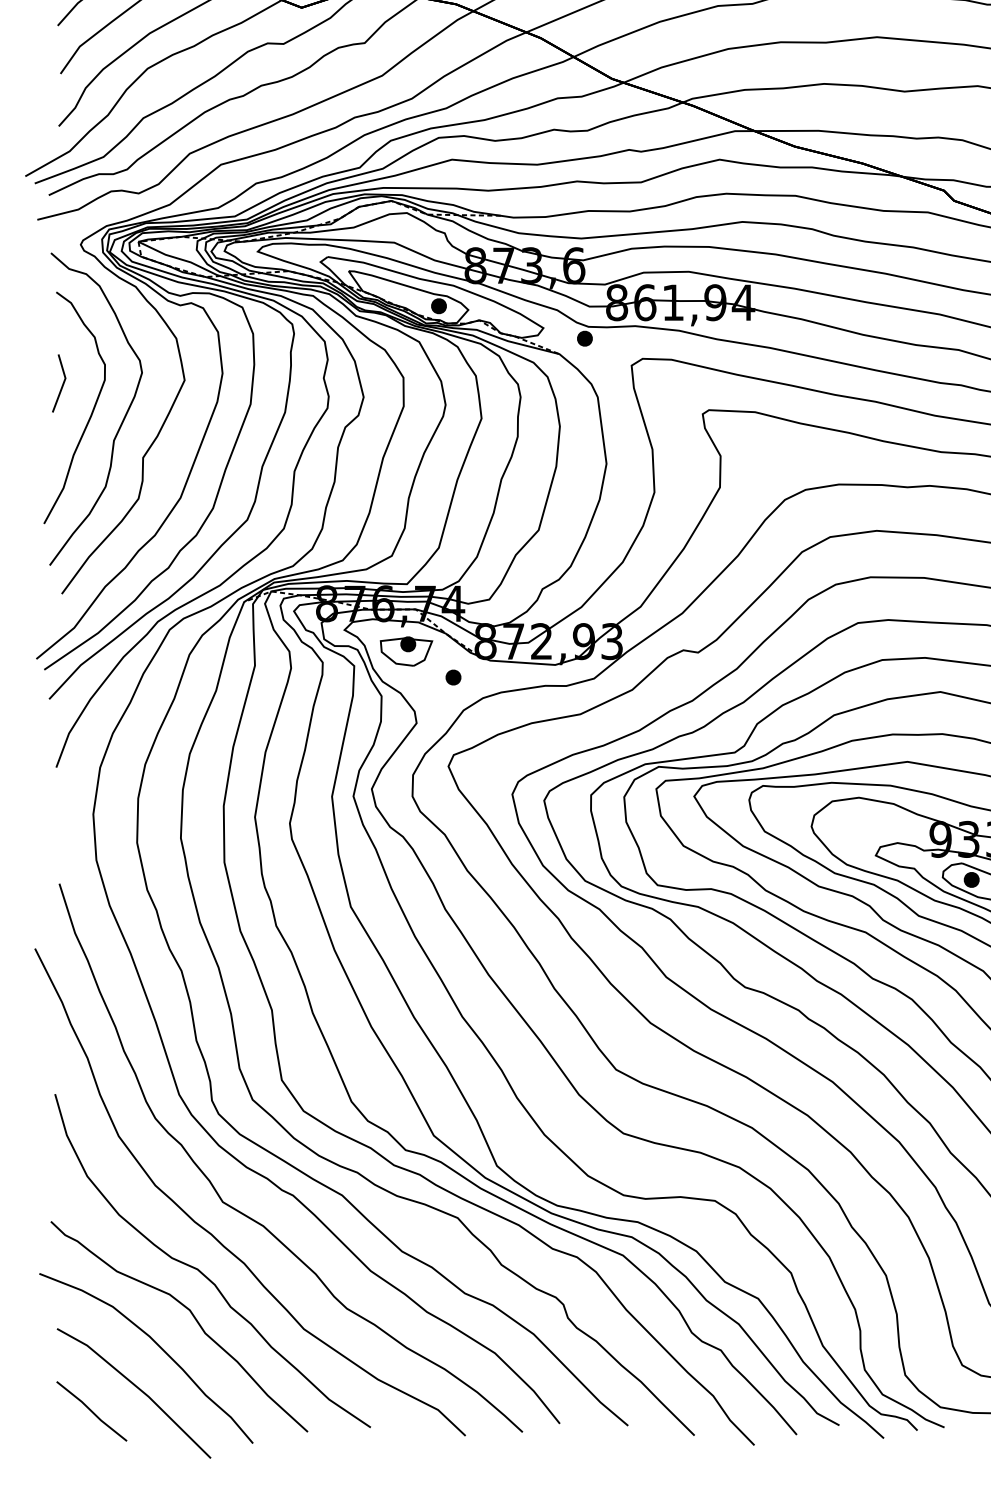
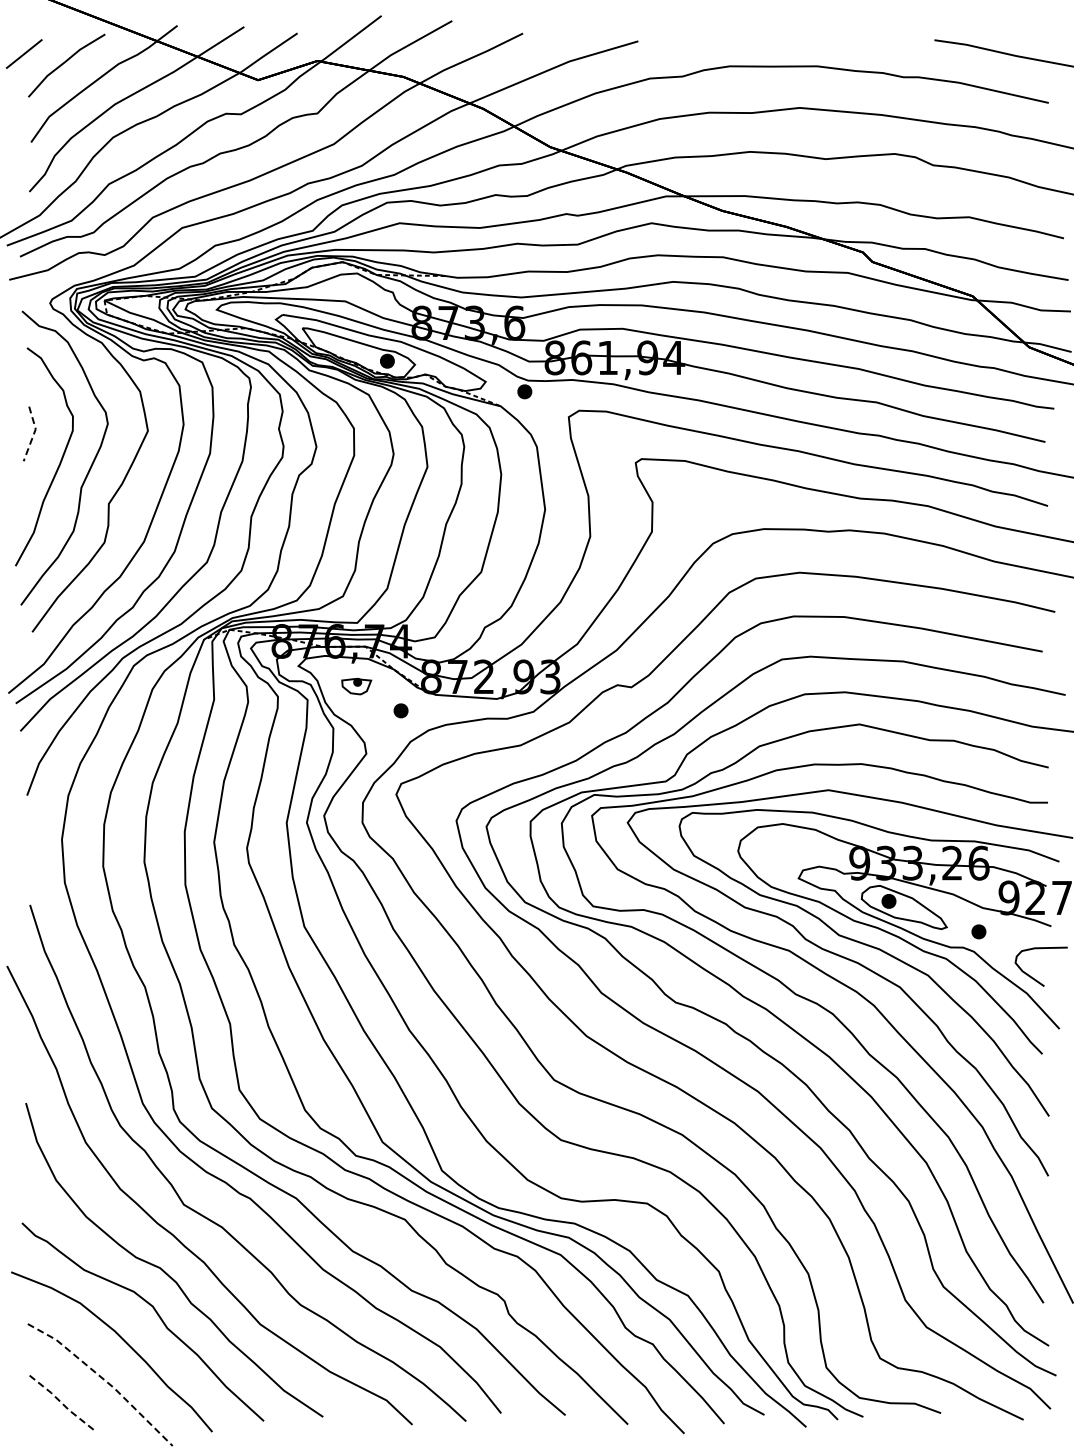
line: (64, 382) -> (34, 433), solid -> dashed
part: (406, 651) -> (356, 686), size x0.6
line: (138, 1387) -> (104, 1379), solid -> dashed
line: (91, 1411) -> (60, 1401), solid -> dashed

